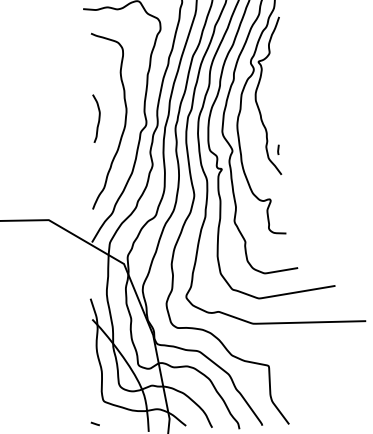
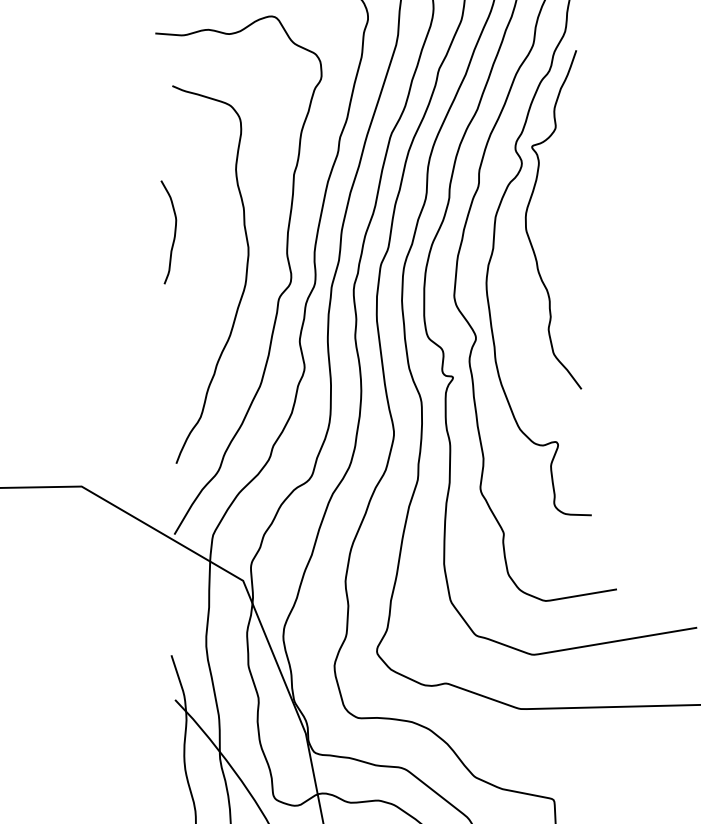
curve: (98, 118) -> (173, 231), moved
line: (278, 149) -> (574, 334), removed

